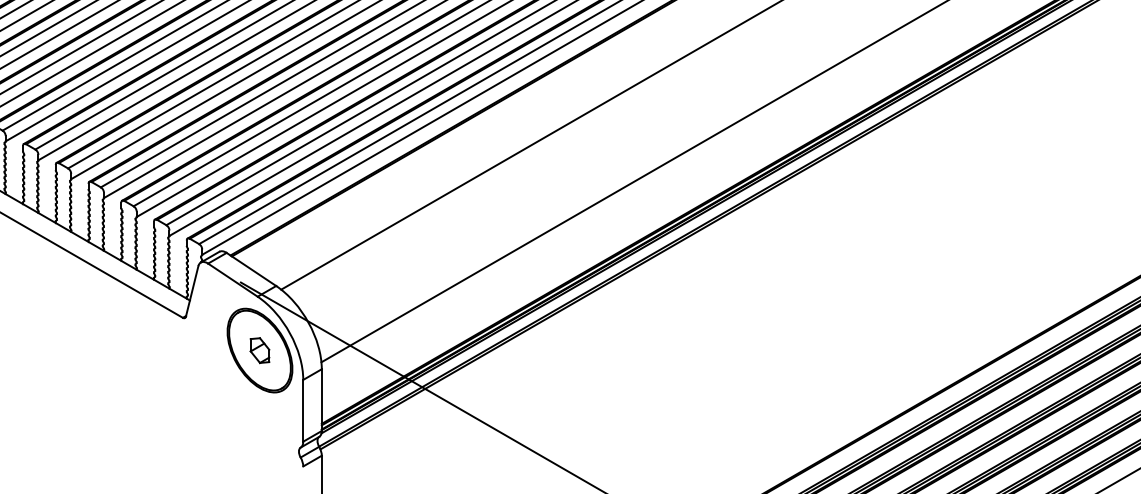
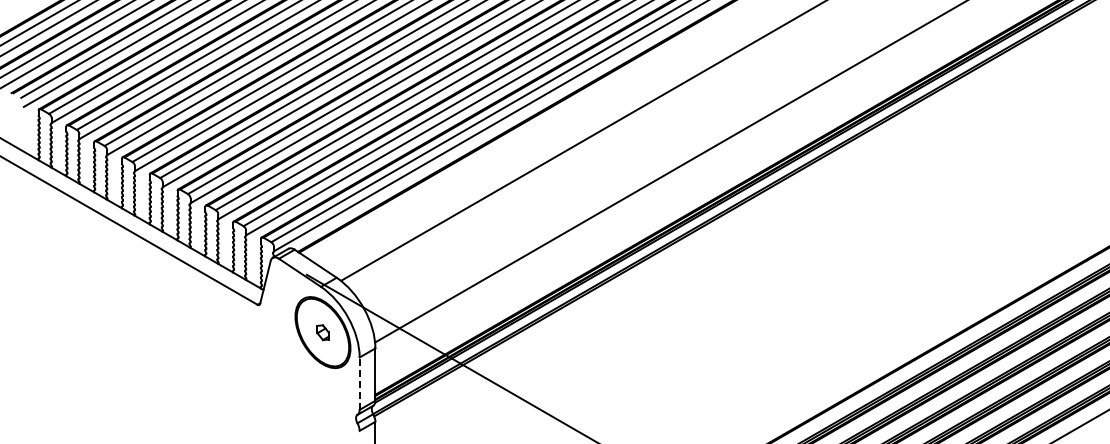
part: (259, 350) -> (322, 332), size x0.7
line: (303, 410) -> (359, 383), solid -> dashed

